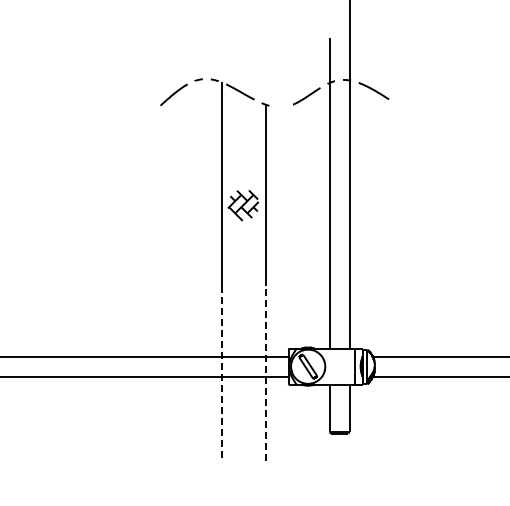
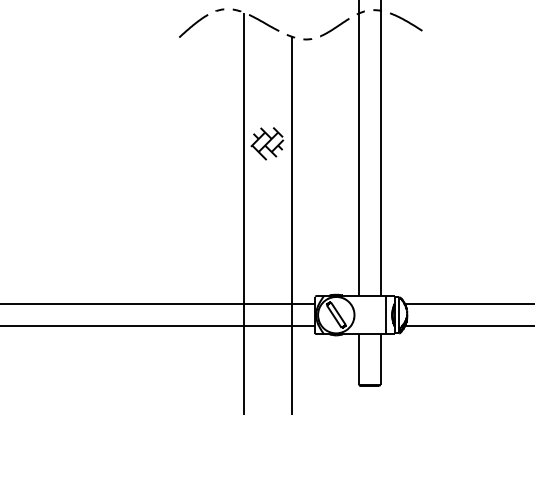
curve: (281, 107) -> (307, 39), added
line: (266, 372) -> (291, 321), dashed -> solid
line: (221, 373) -> (244, 322), dashed -> solid

